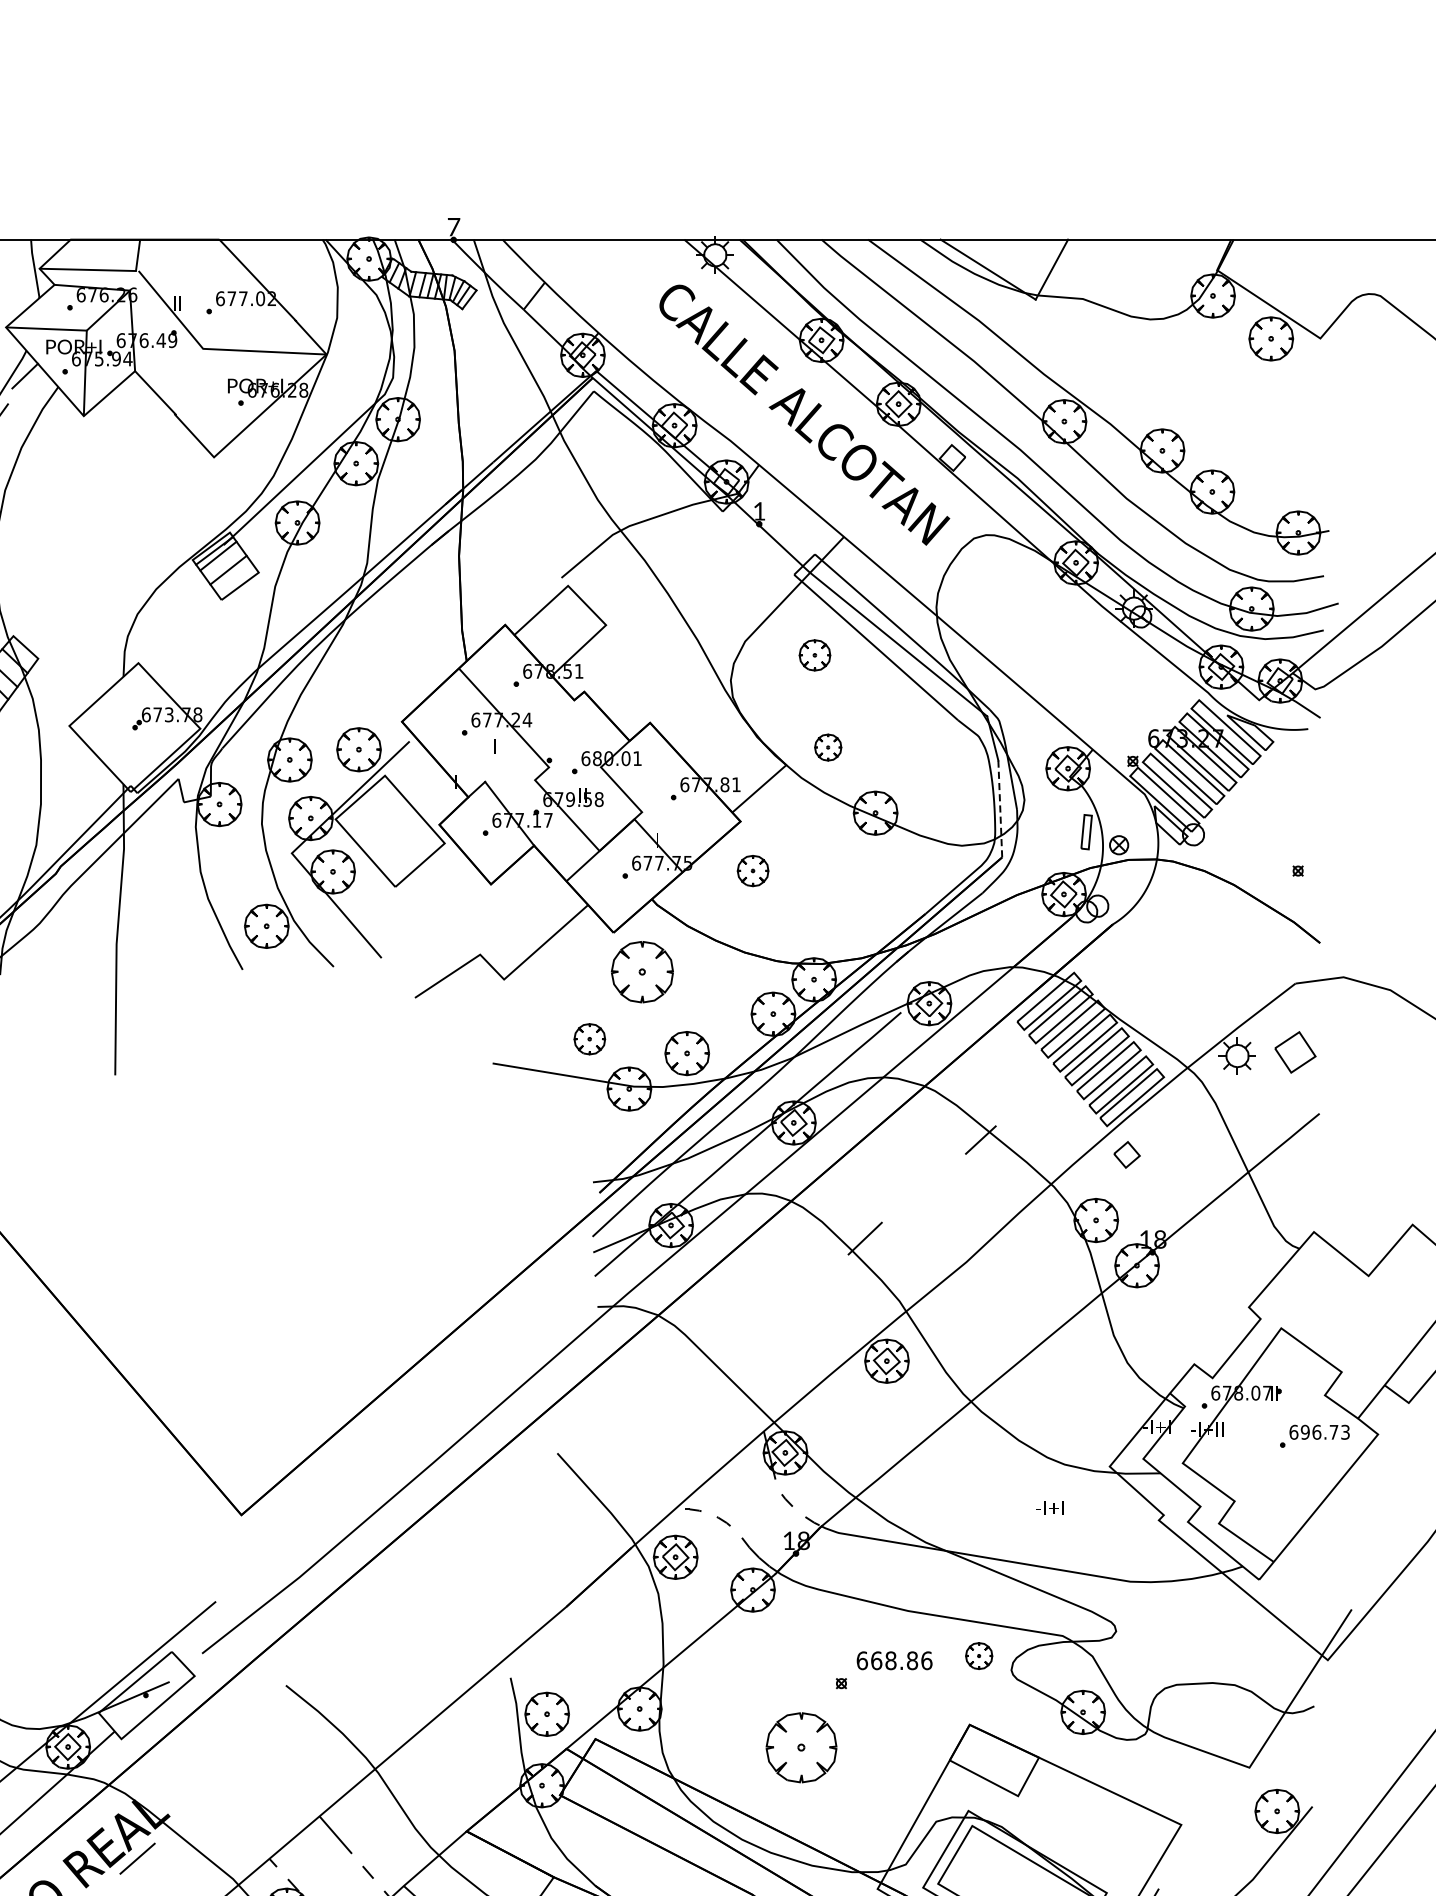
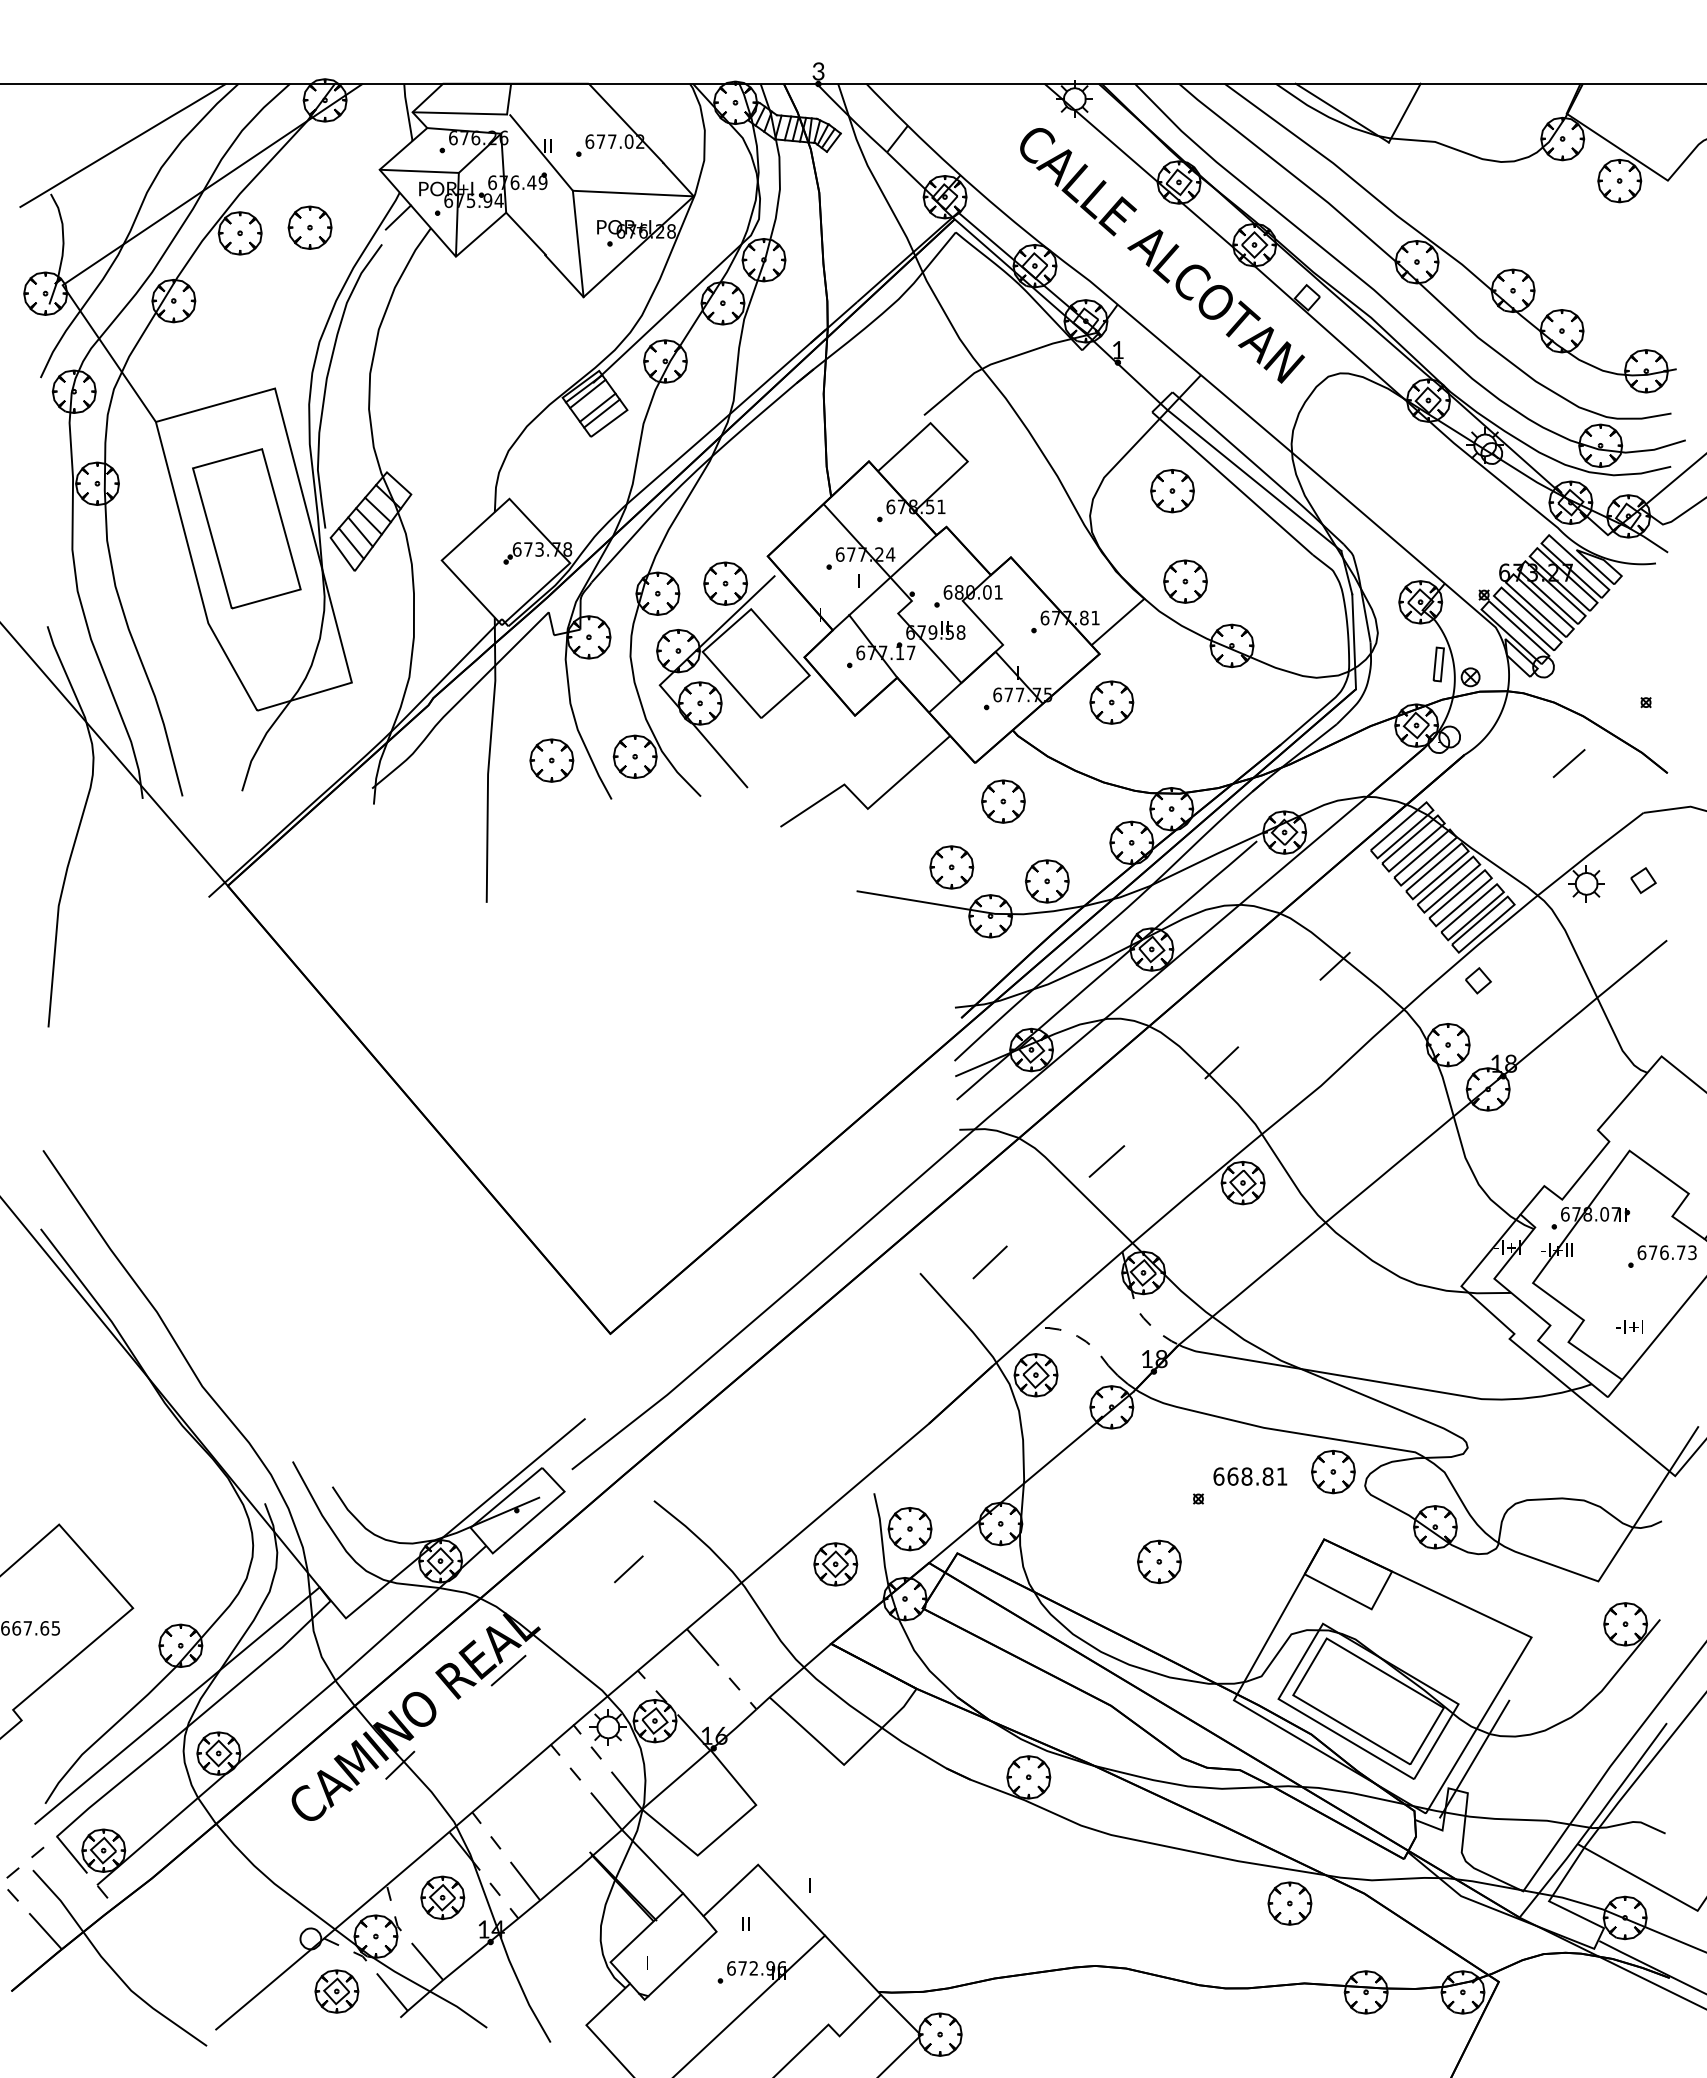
text: (453, 227) -> (818, 71), 7 -> 3
line: (207, 402) -> (577, 243), added
line: (232, 576) -> (601, 413), added
part: (814, 655) -> (1172, 491), size x1.43
line: (529, 741) -> (892, 575), added
part: (828, 747) -> (1185, 581), size x1.67
line: (1000, 808) -> (1354, 641), dashed -> solid
part: (752, 870) -> (1111, 702), size x1.43
part: (181, 930) -> (551, 760), added
line: (1218, 933) -> (1568, 763), added
part: (642, 971) -> (1003, 801), size x0.71
part: (589, 1039) -> (951, 867), size x1.43
part: (1295, 1052) -> (1643, 880), size x0.62
line: (747, 1339) -> (1106, 1161), added
text: (1304, 1432) -> (1652, 1252), 696.73 -> 676.73
line: (628, 1442) -> (989, 1262), added
text: (1049, 1507) -> (1629, 1326), moved
part: (979, 1655) -> (1333, 1471), size x1.67
text: (926, 1660) -> (1281, 1476), 668.86 -> 668.81
part: (801, 1747) -> (1159, 1561), size x0.62
part: (471, 1750) -> (835, 1564), added
line: (259, 1755) -> (628, 1569), added

